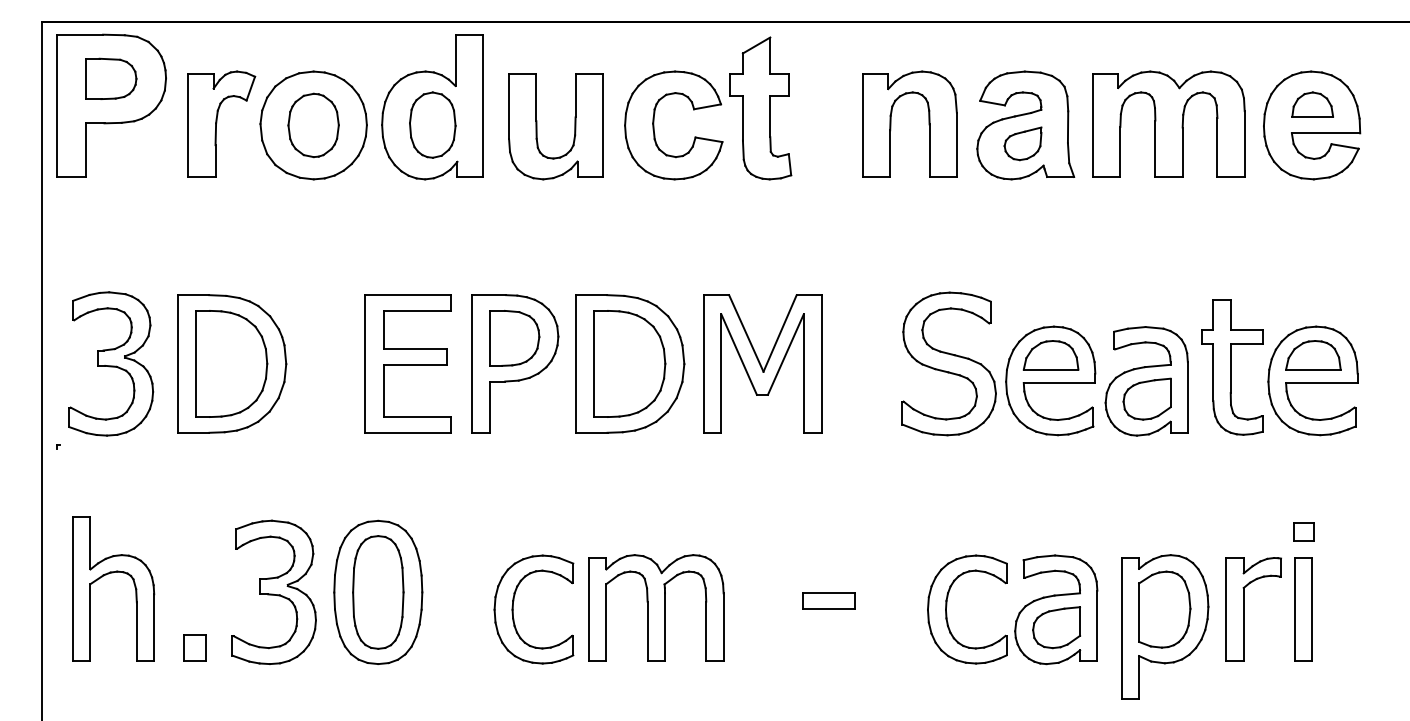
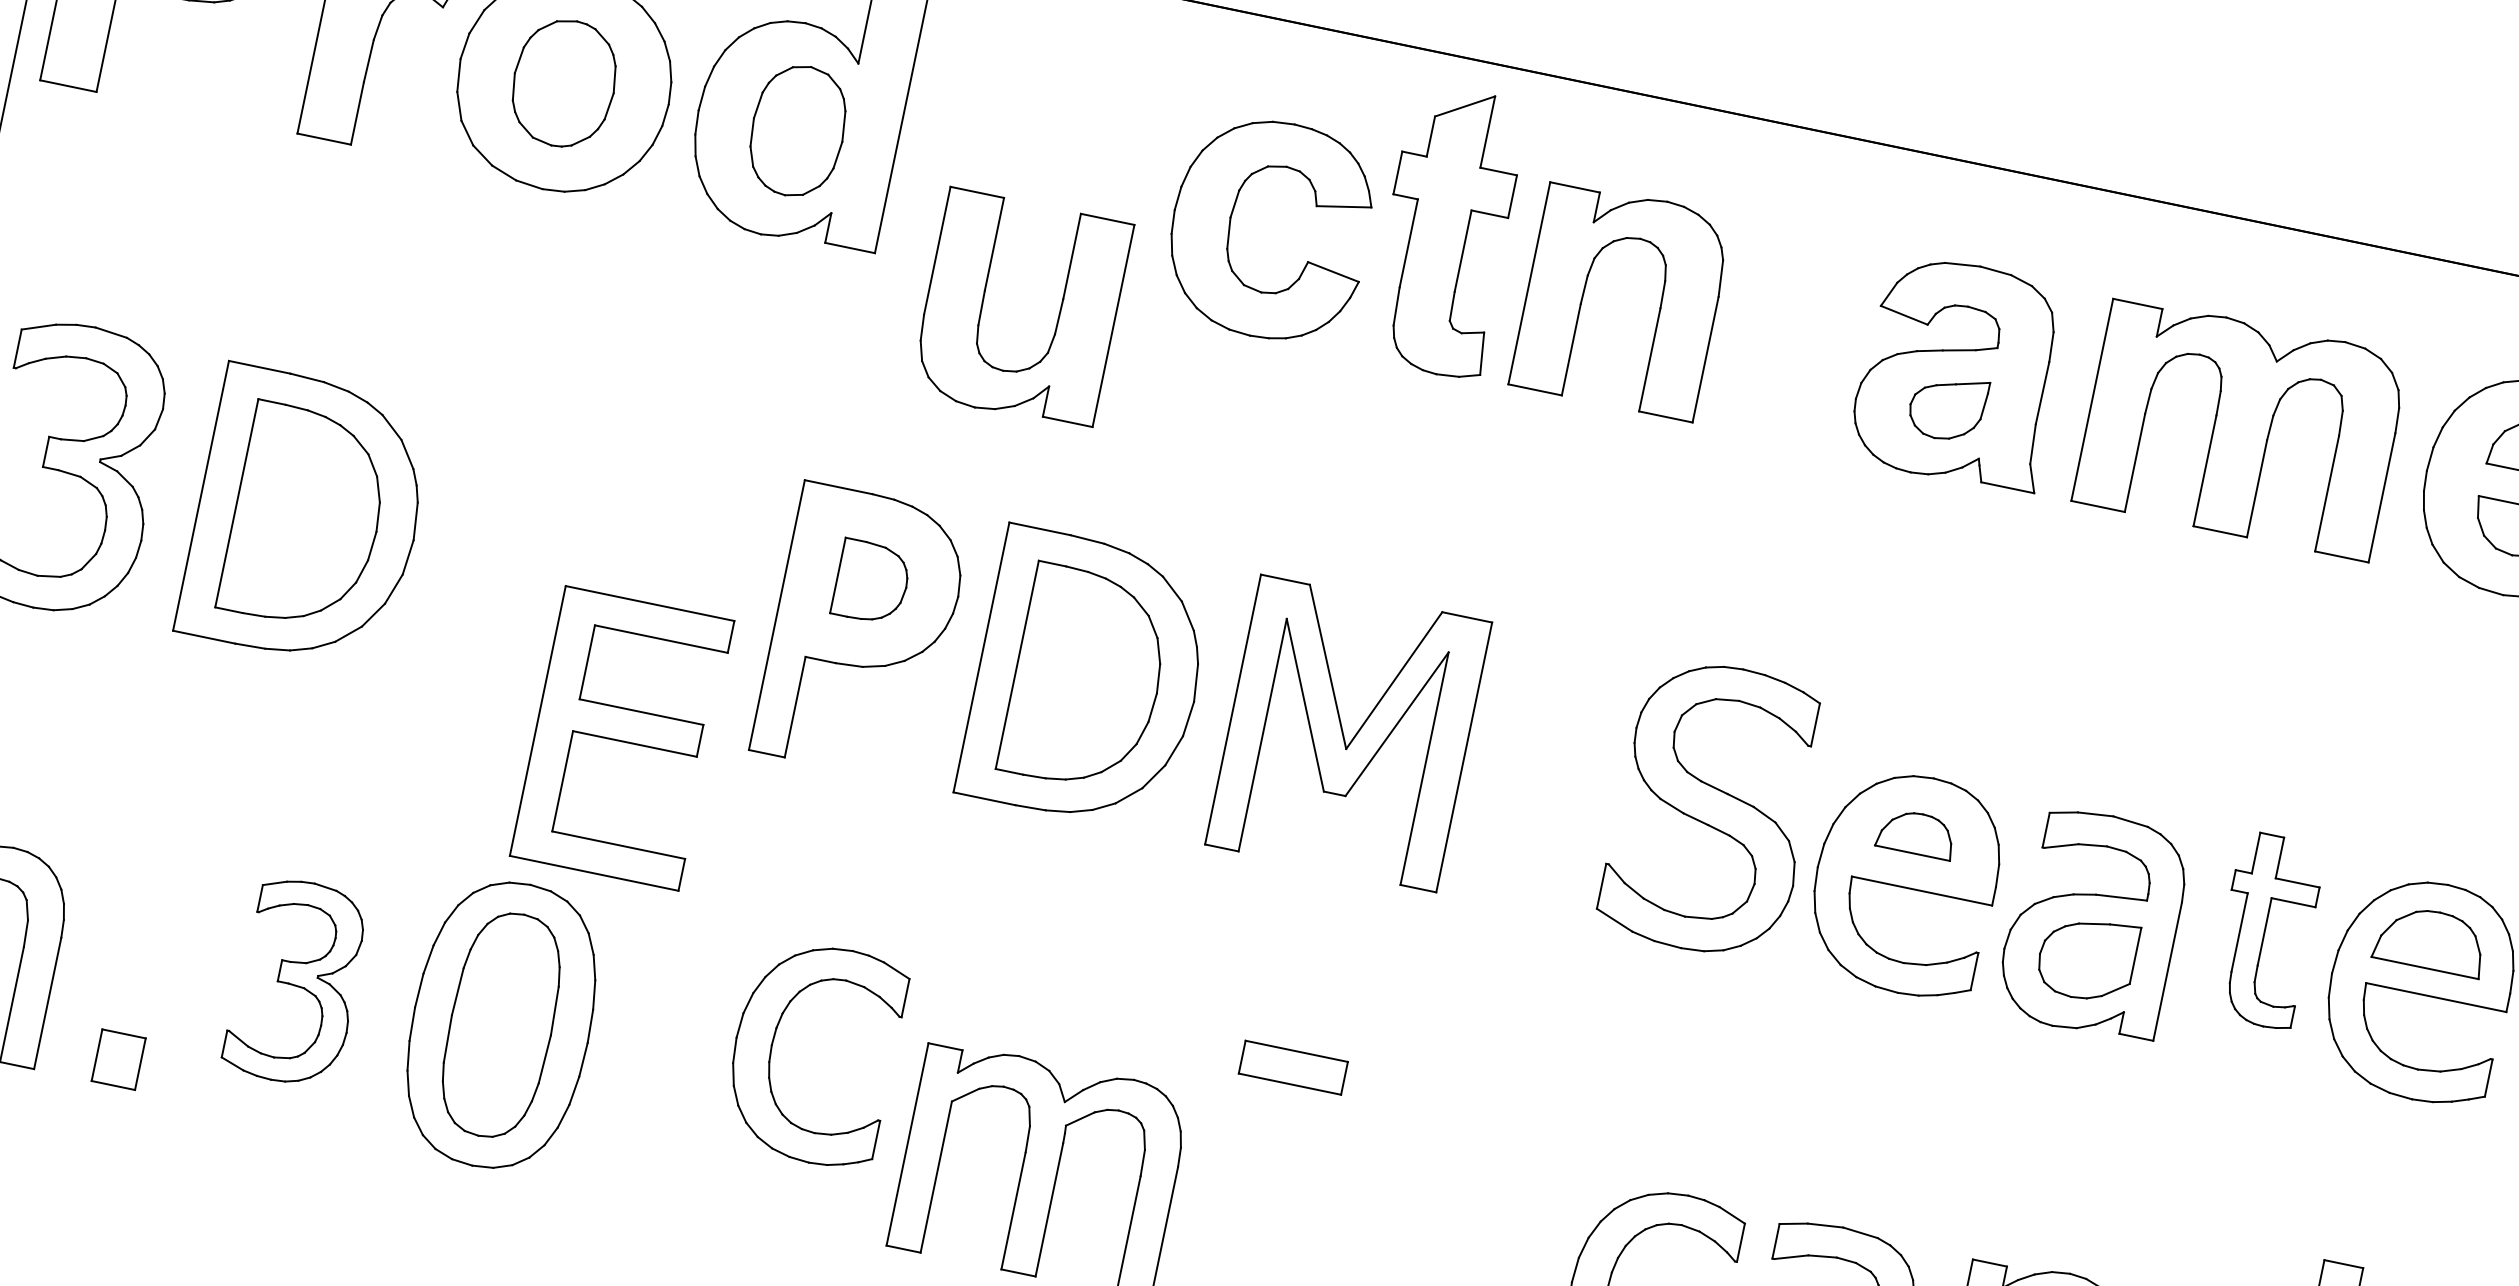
part: (891, 123) -> (1586, 291), moved
part: (537, 126) -> (984, 301), moved
part: (514, 338) -> (871, 582), size x0.7
part: (1050, 355) -> (1915, 833), size x0.7
part: (407, 363) -> (620, 737), moved
part: (1232, 367) -> (2267, 930), size x0.7
part: (273, 591) -> (296, 980), size x0.7
part: (828, 600) -> (1292, 1066), moved
part: (513, 609) -> (773, 1044), moved

